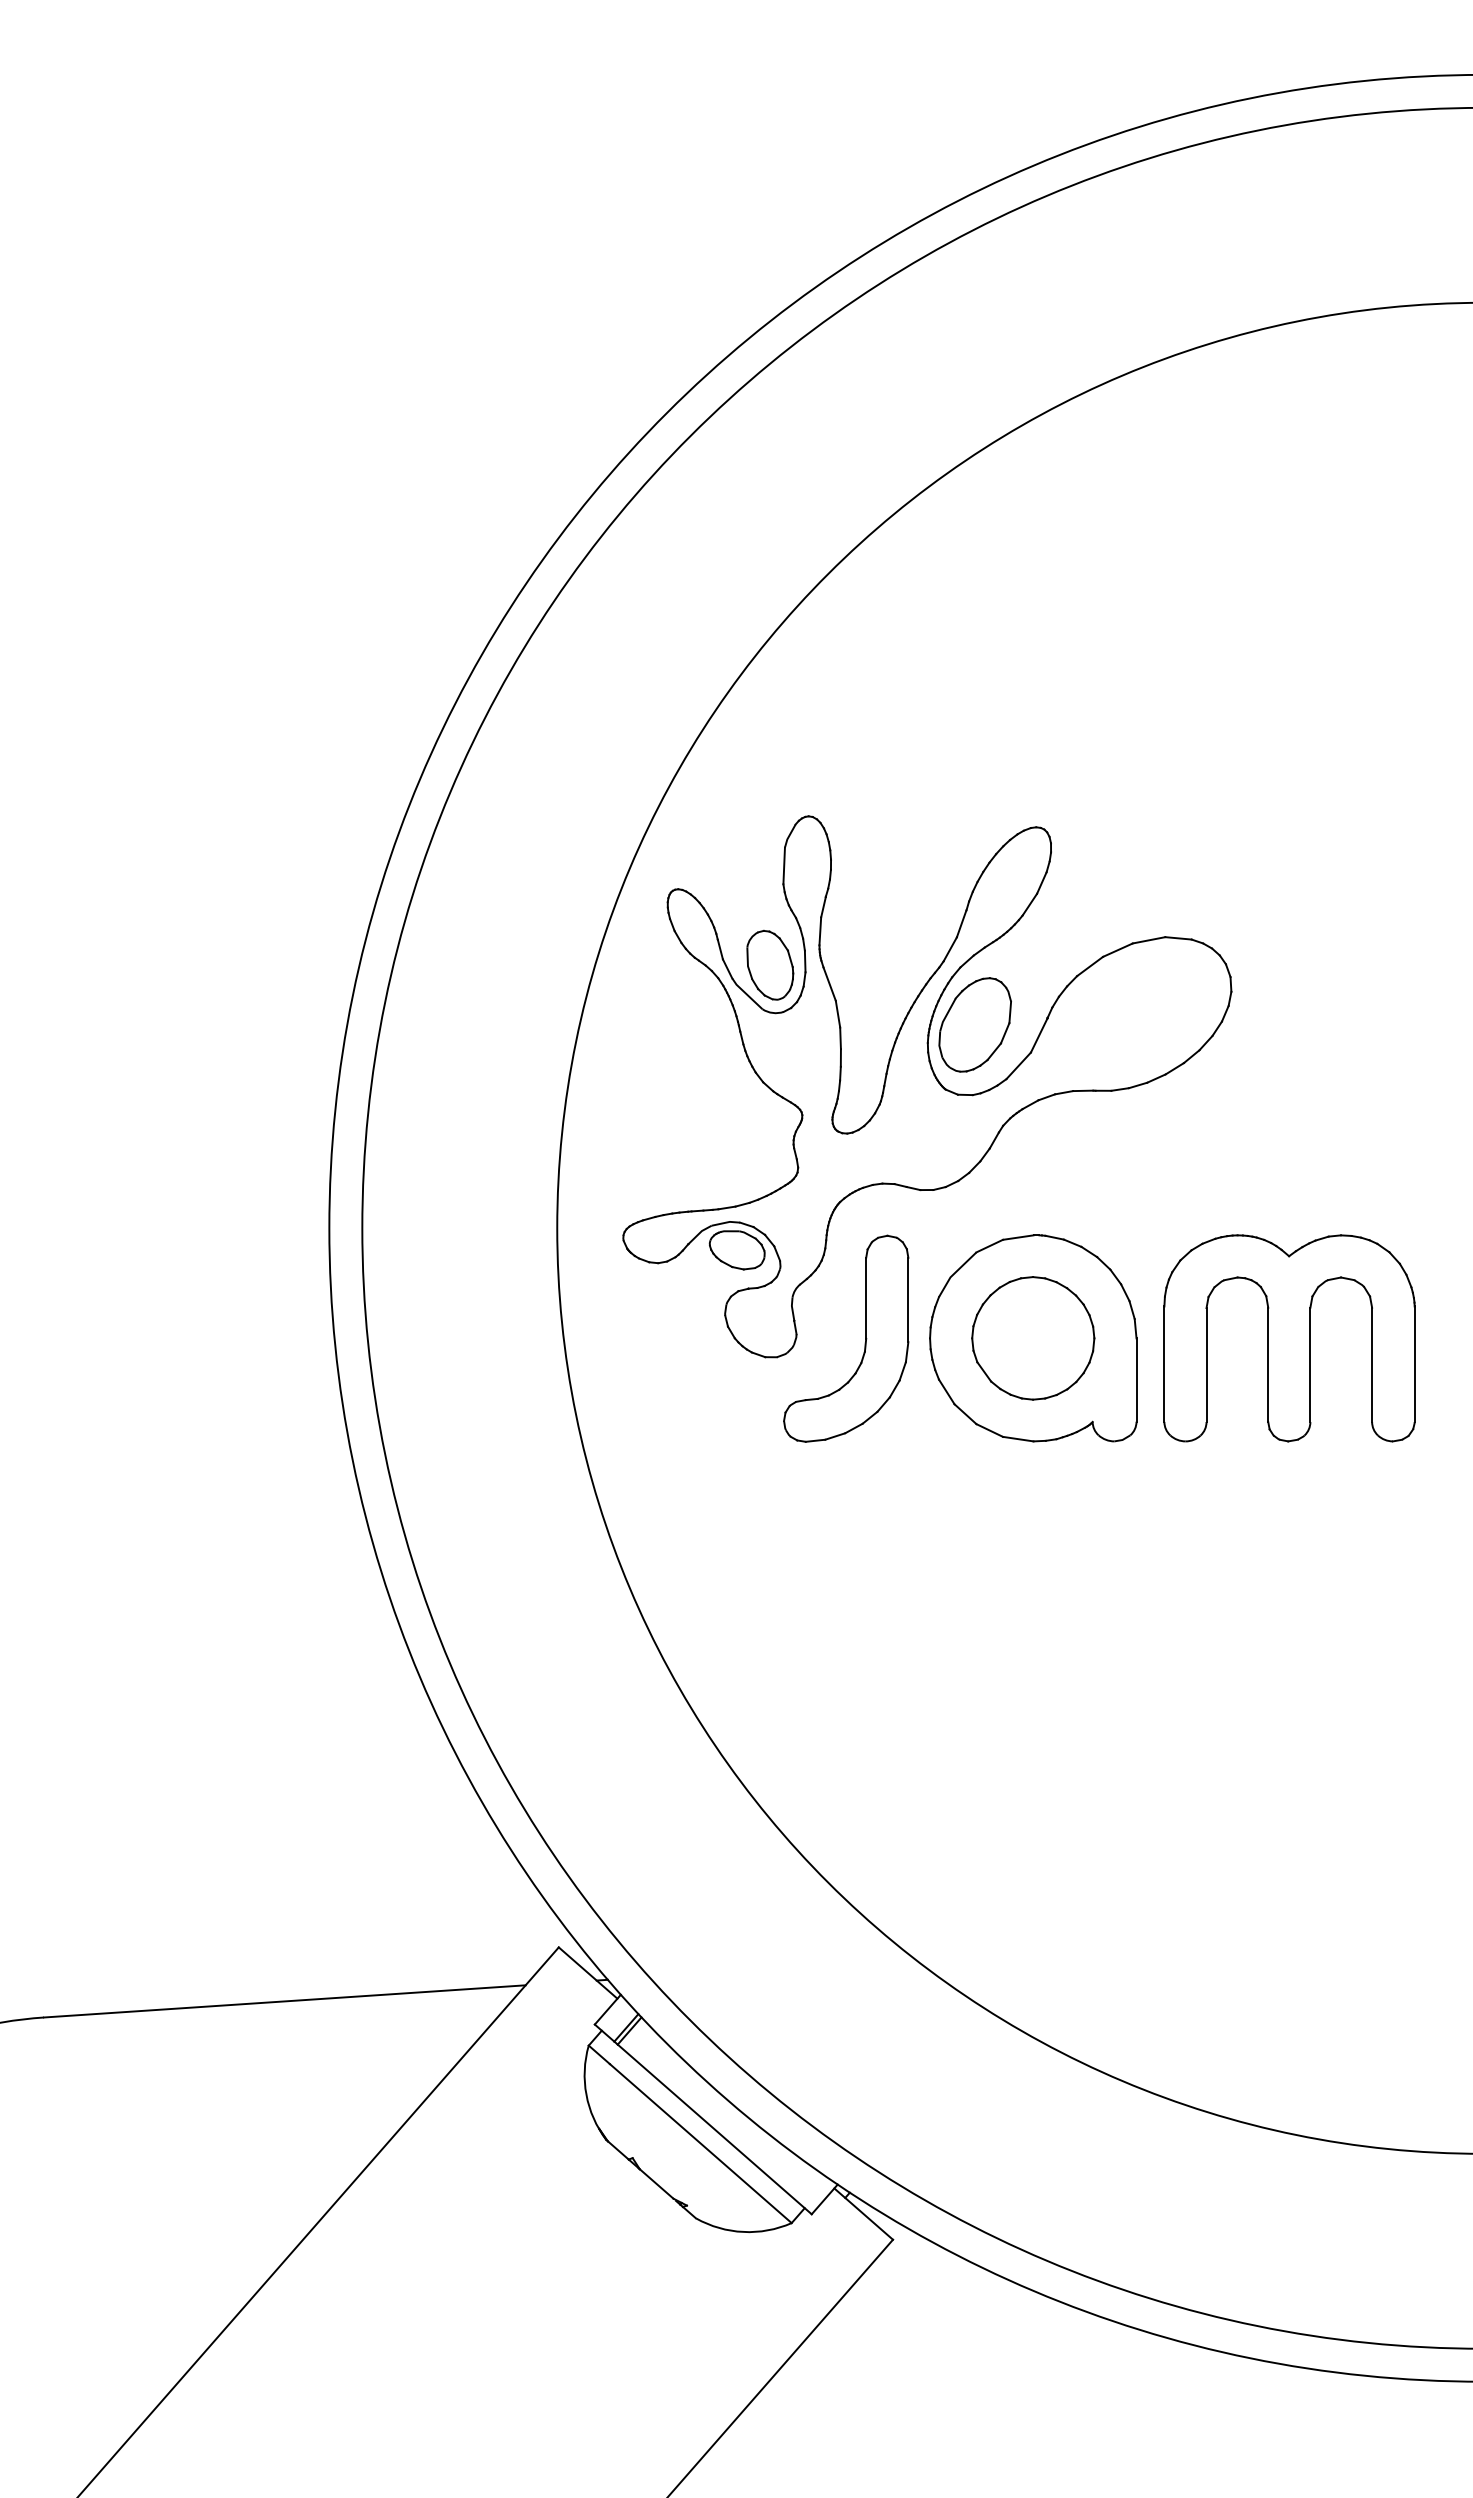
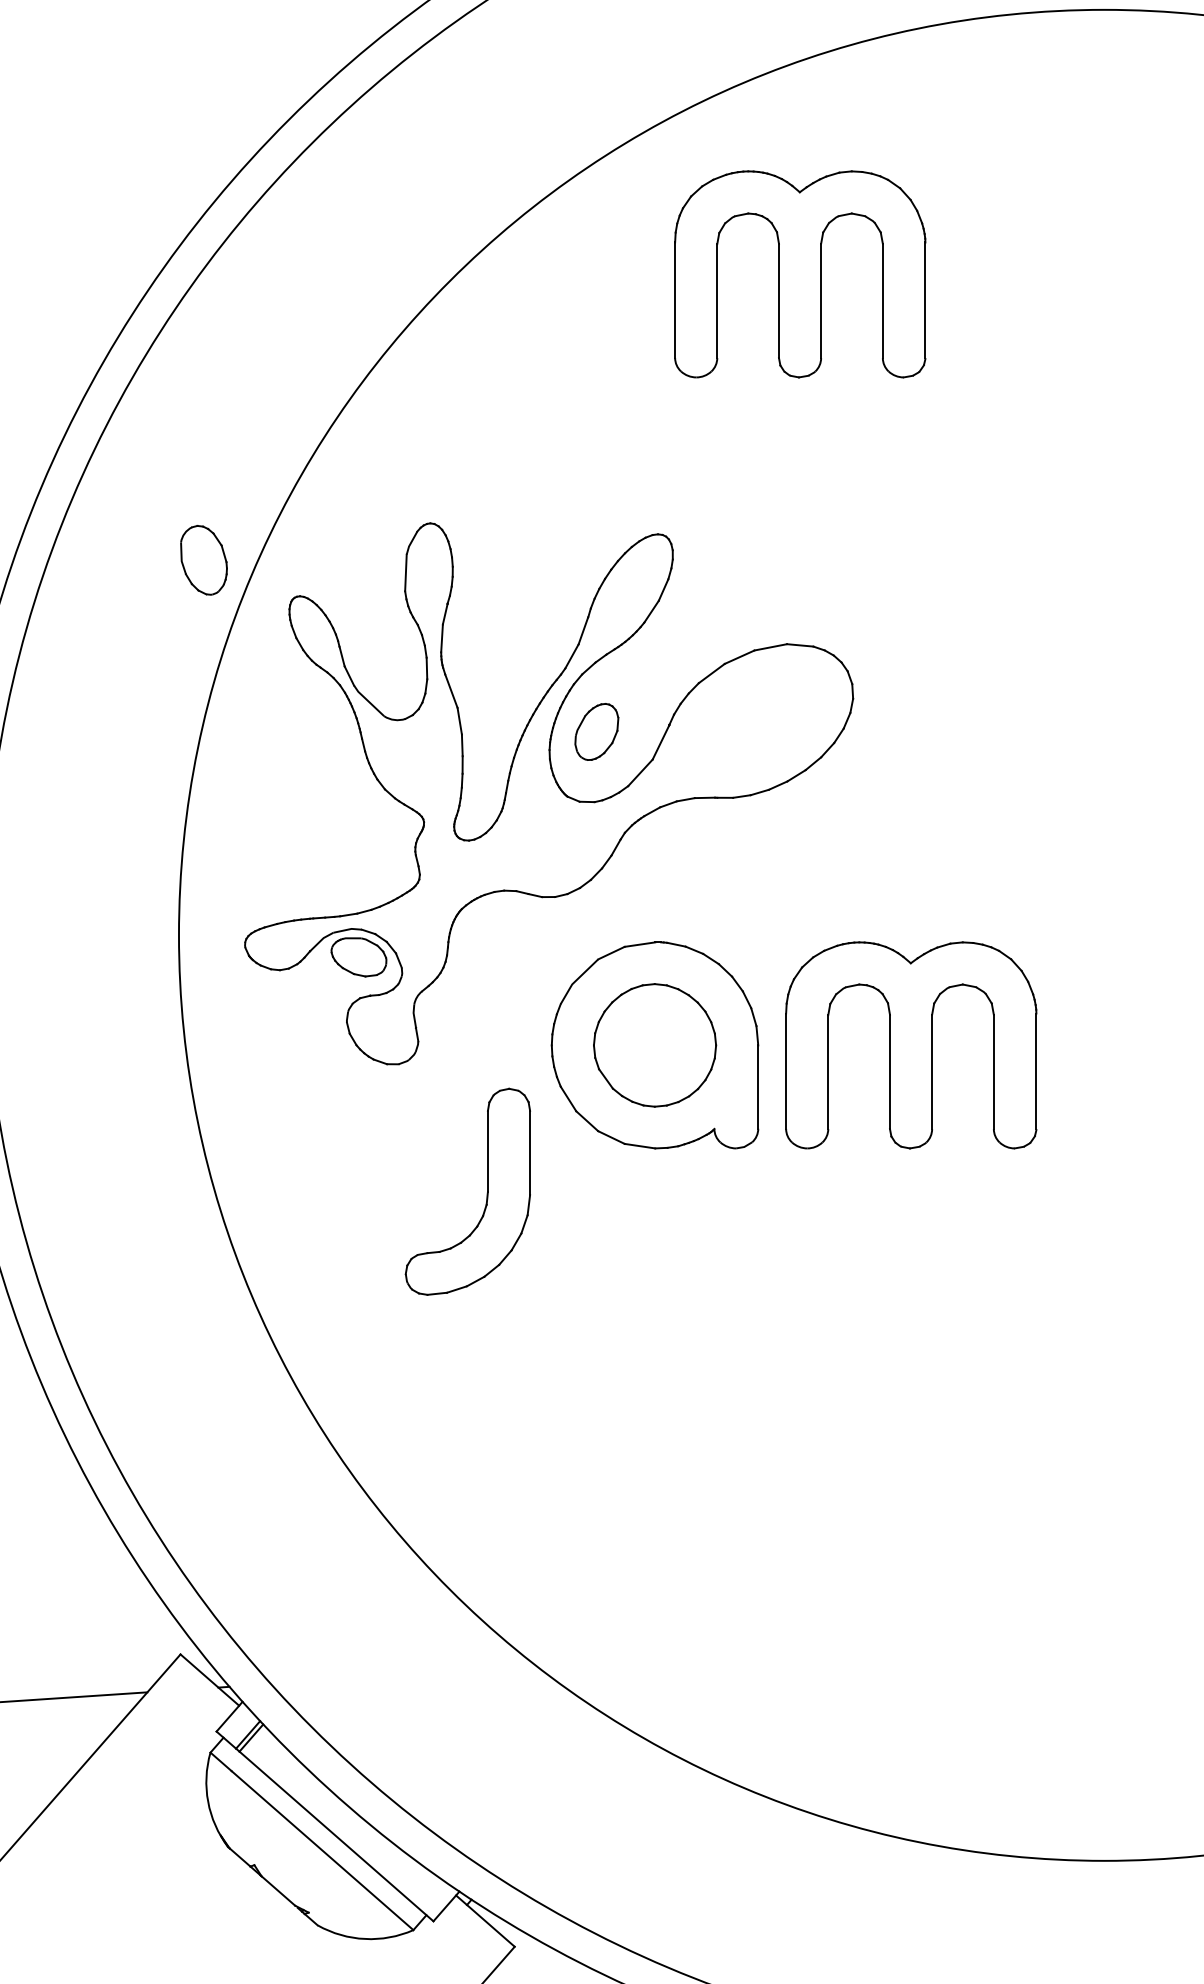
part: (1178, 567) -> (800, 274), added
part: (770, 964) -> (204, 559), moved
part: (974, 1024) -> (596, 731), size x0.6
part: (864, 1343) -> (486, 1196), moved

